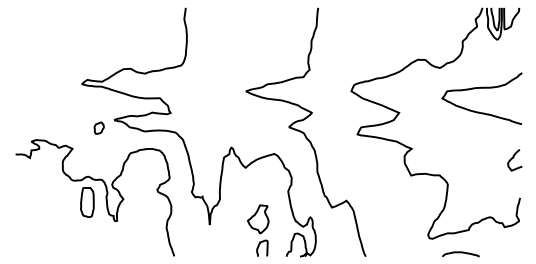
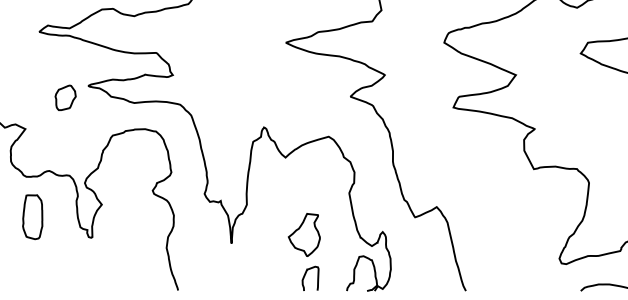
part: (98, 128) -> (64, 98), size x1.43
part: (87, 202) -> (32, 217), moved

